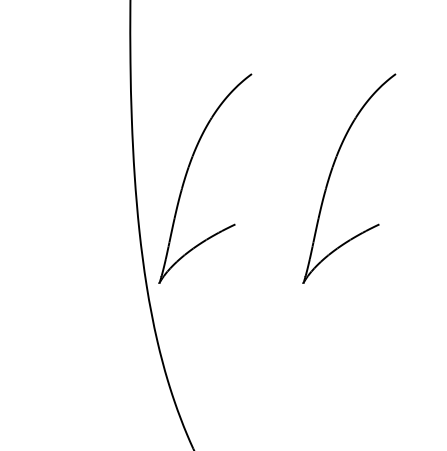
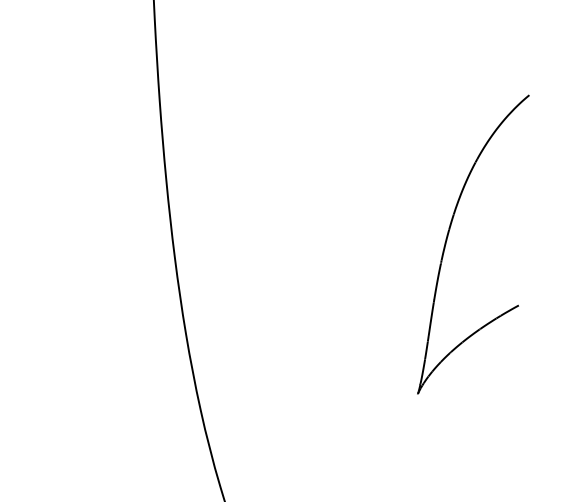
part: (188, 171) -> (249, 247), removed

